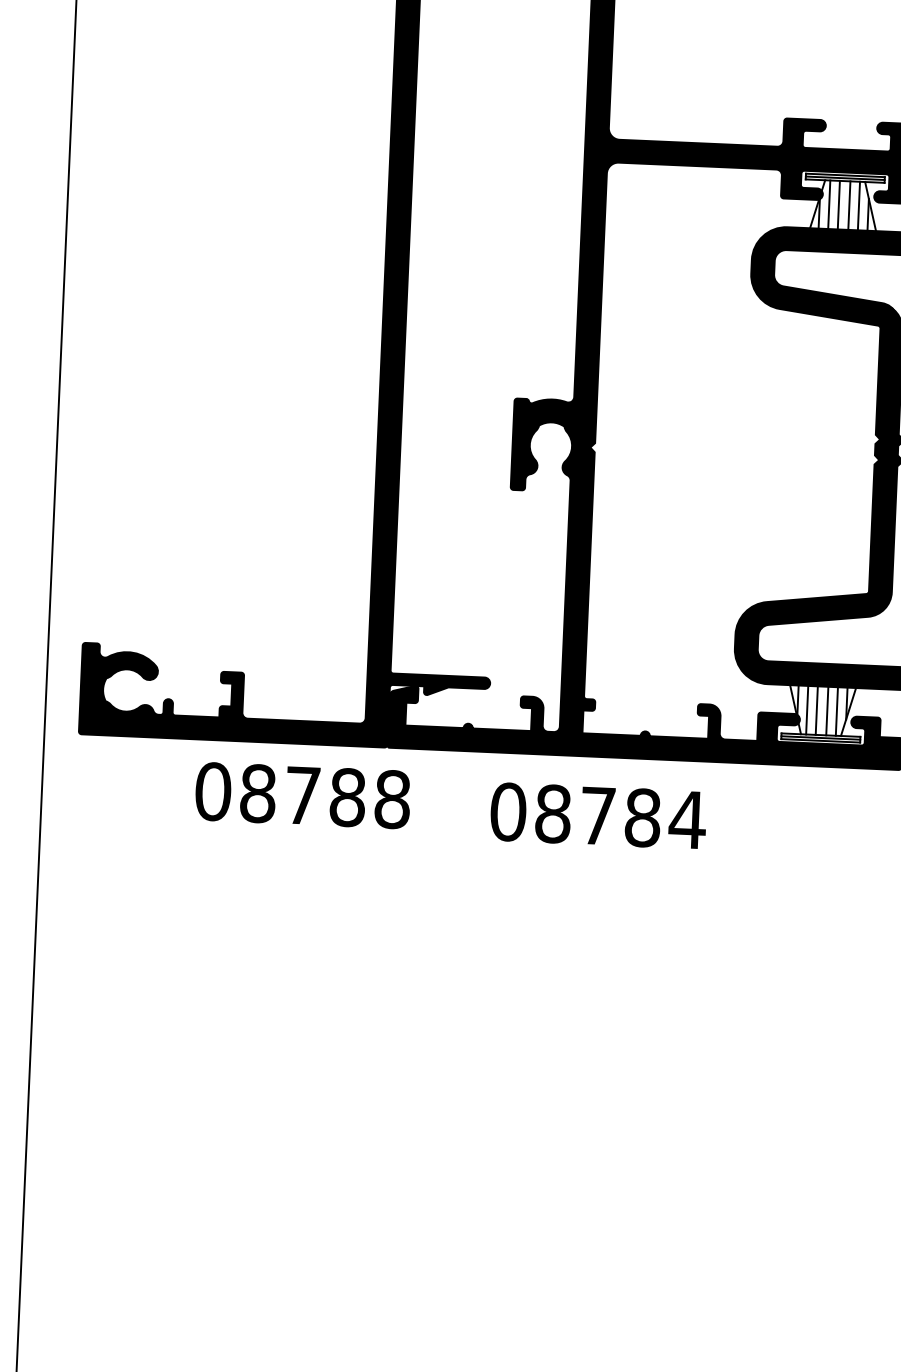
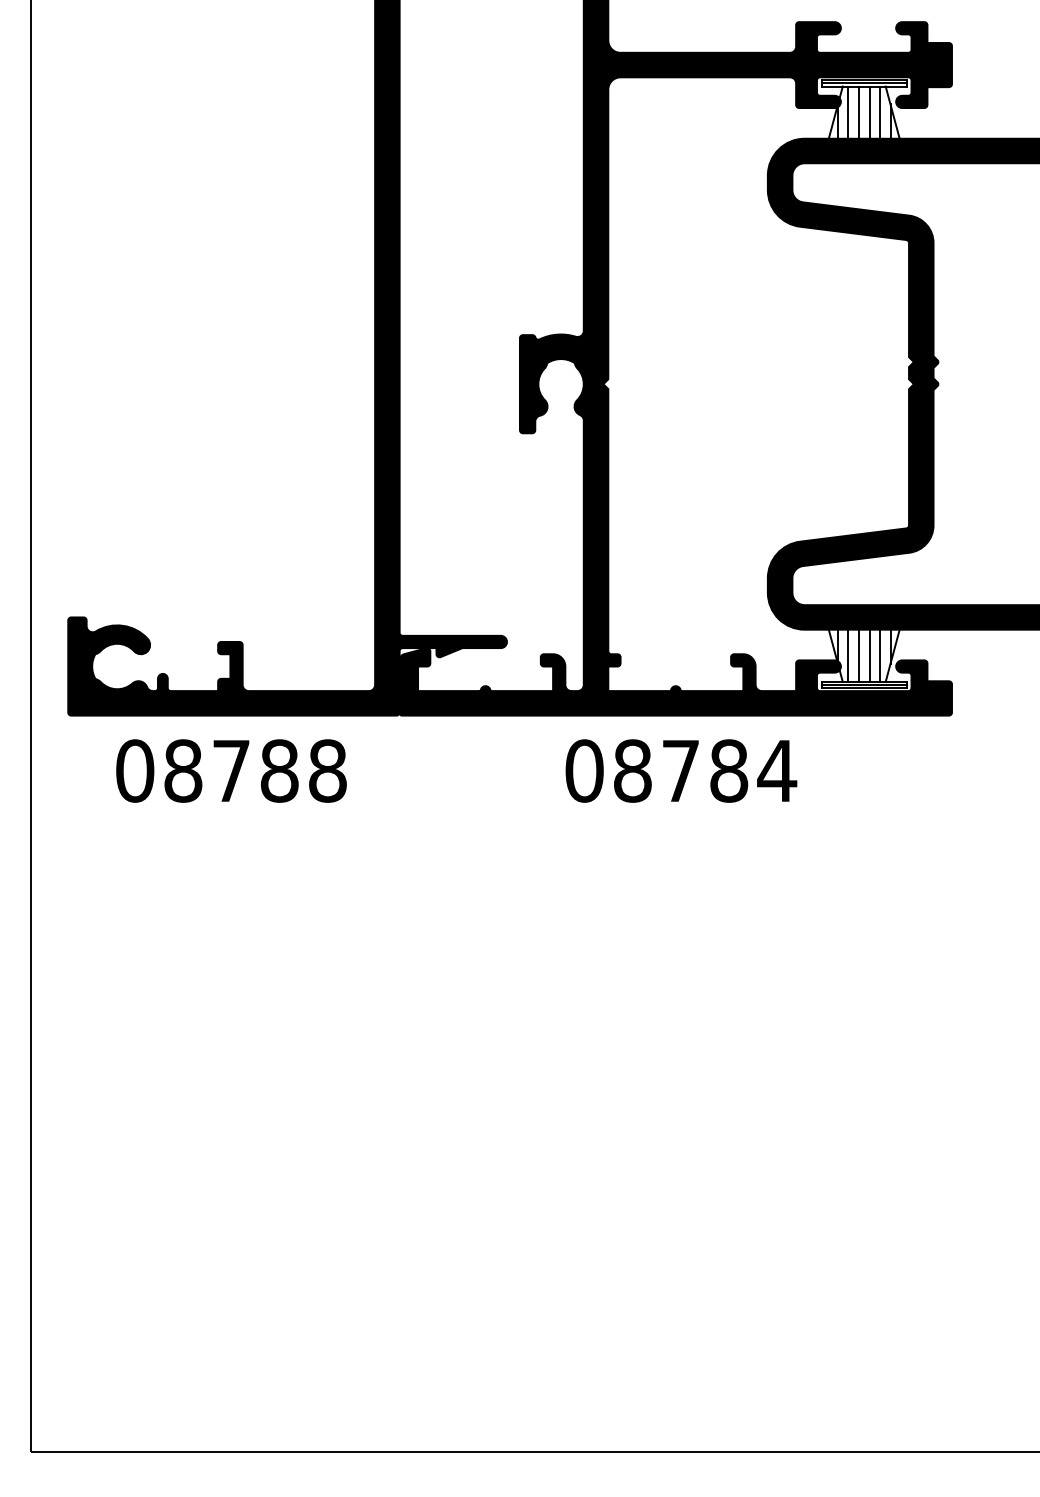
text: (302, 795) -> (231, 770), moved
text: (598, 815) -> (681, 770), moved

